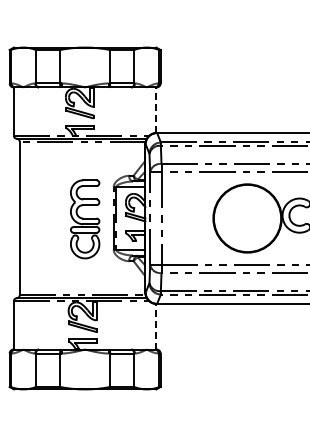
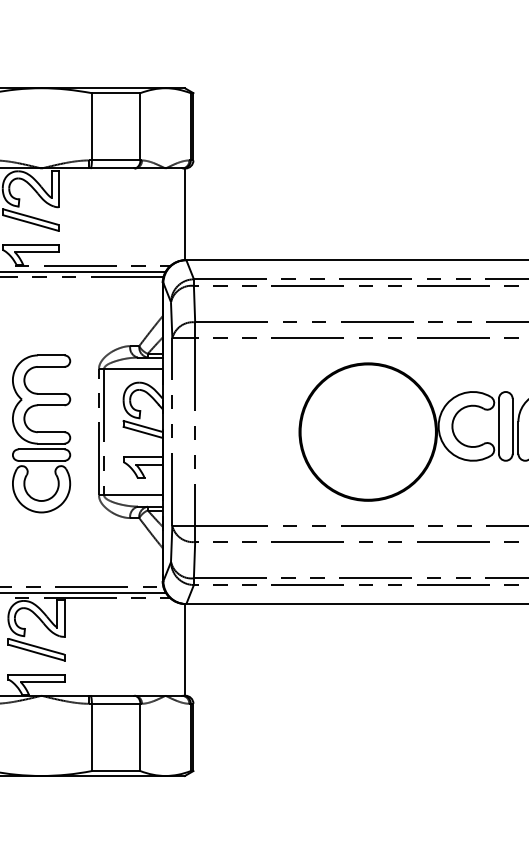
line: (156, 110) -> (185, 214), dashed -> solid
line: (156, 326) -> (185, 649), dashed -> solid

